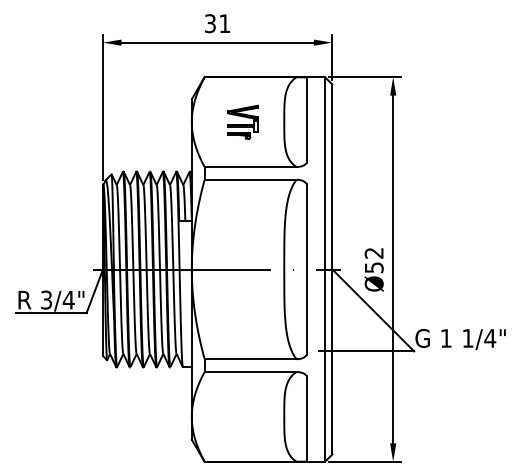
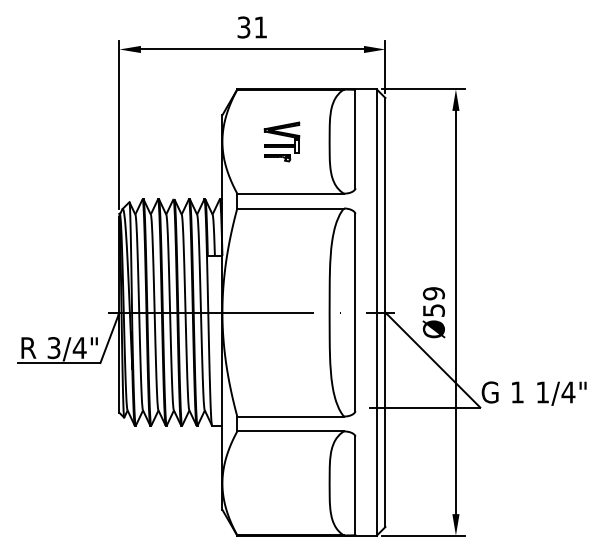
text: (373, 252) -> (433, 292), Ø52 -> Ø59

